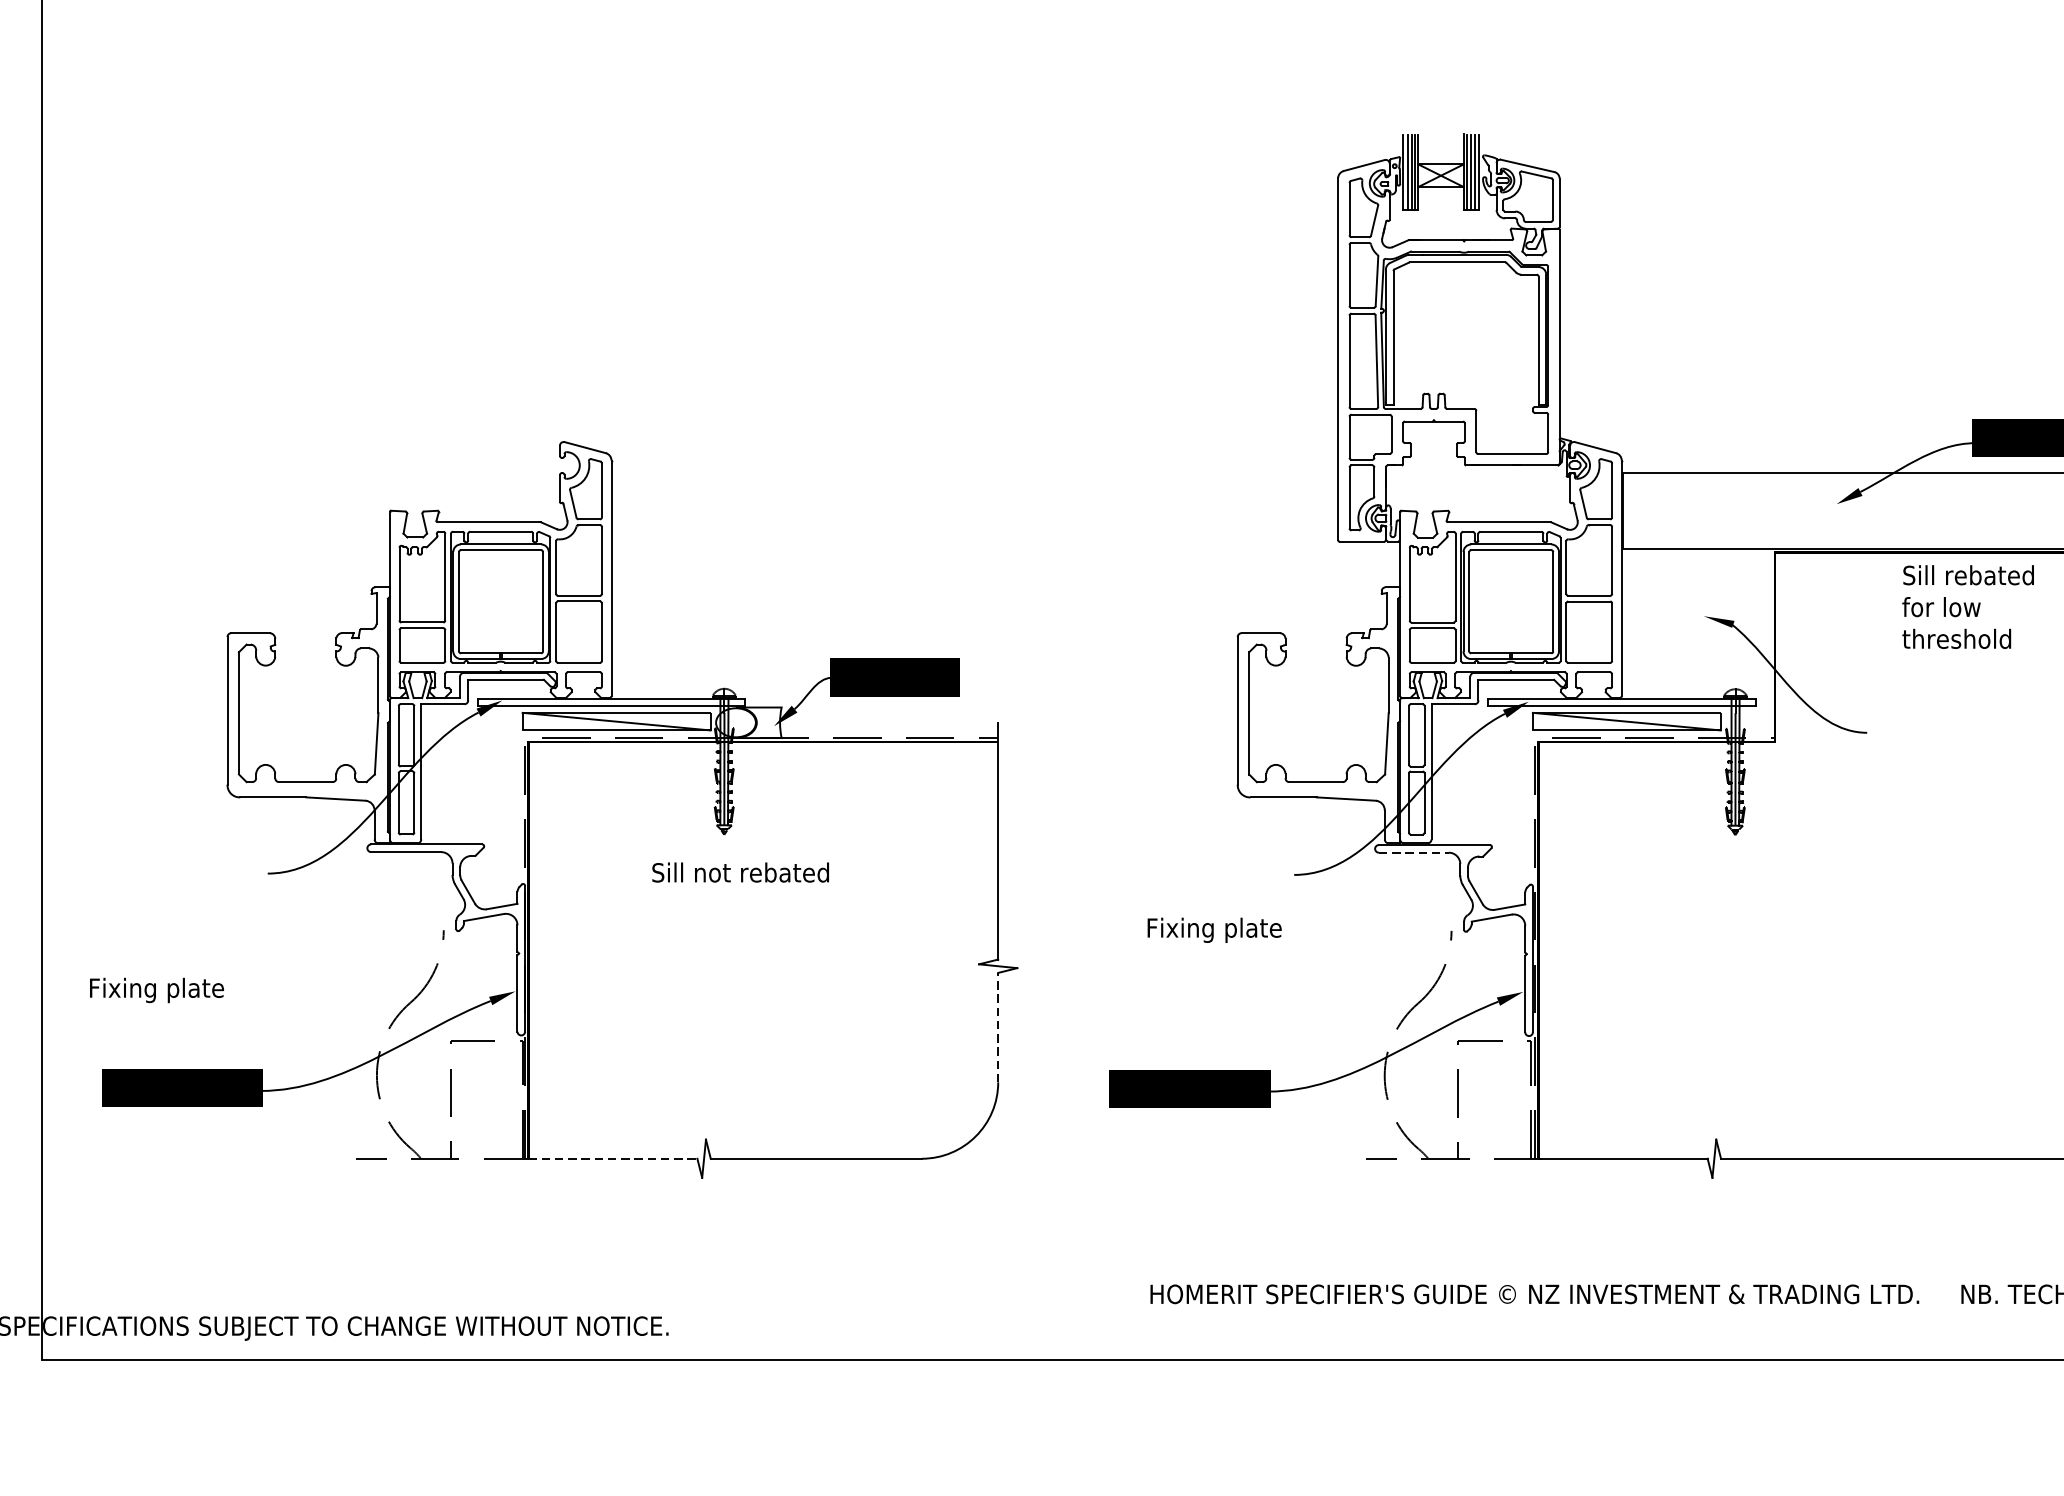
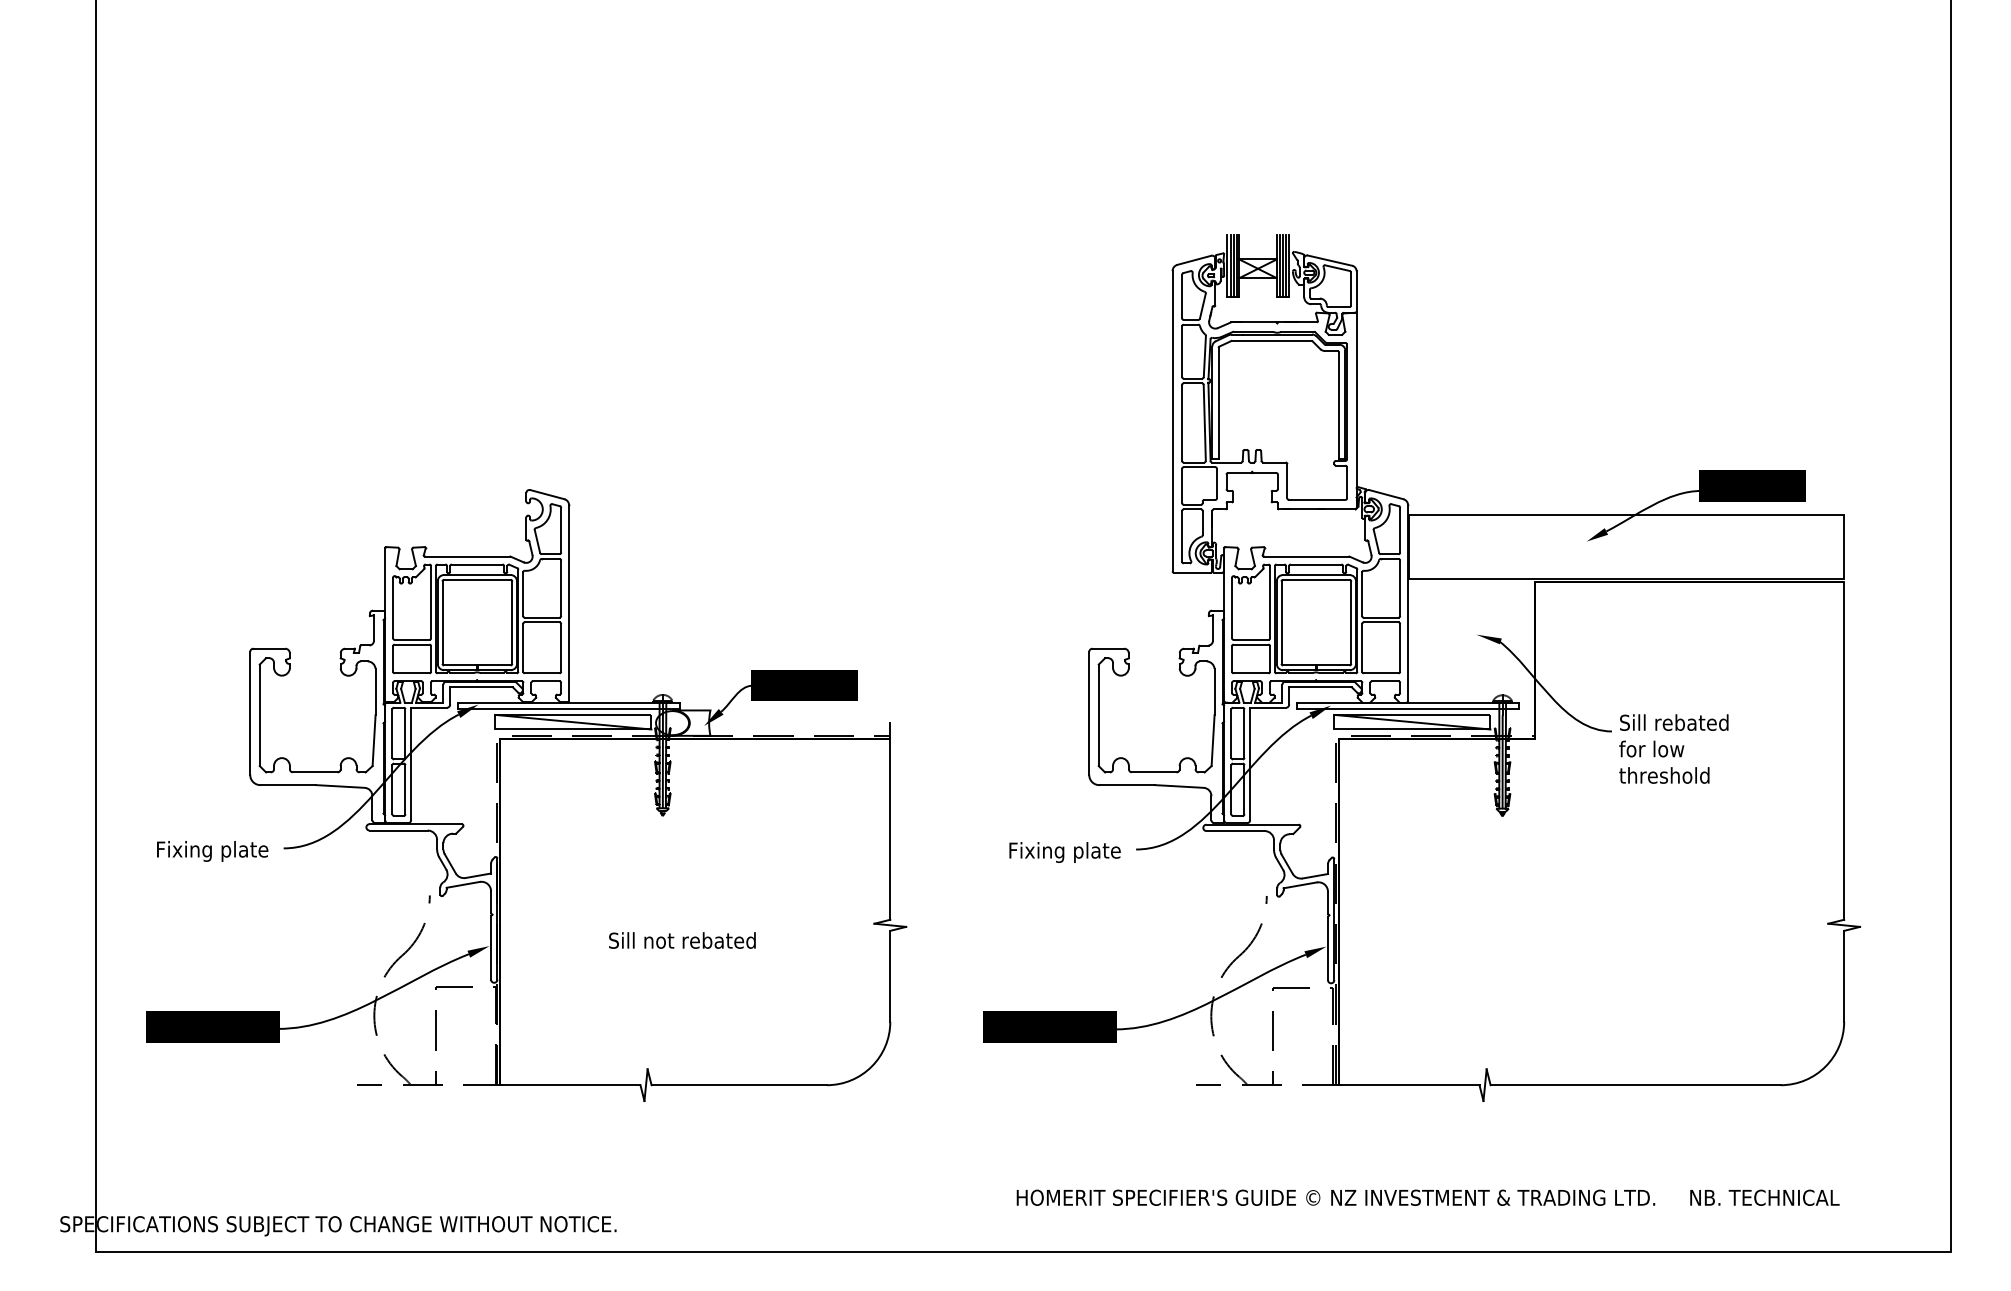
text: (1967, 606) -> (1673, 748), moved
line: (1415, 853) -> (1236, 831), dashed -> solid
text: (740, 872) -> (682, 940), moved
text: (1213, 930) -> (1064, 852), moved
text: (156, 990) -> (212, 851), moved
line: (998, 1026) -> (890, 975), dashed -> solid
line: (613, 1159) -> (570, 1085), dashed -> solid

